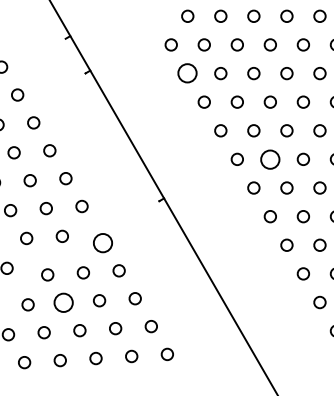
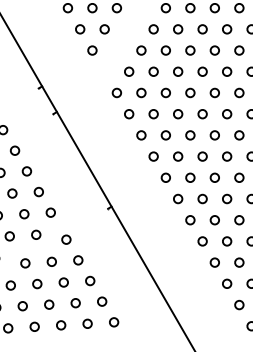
circle: (188, 73) -> (129, 114), size x0.62
circle: (270, 158) -> (190, 177), size x0.62
circle: (103, 242) -> (66, 239), size x0.62
circle: (64, 302) -> (37, 283), size x0.62

